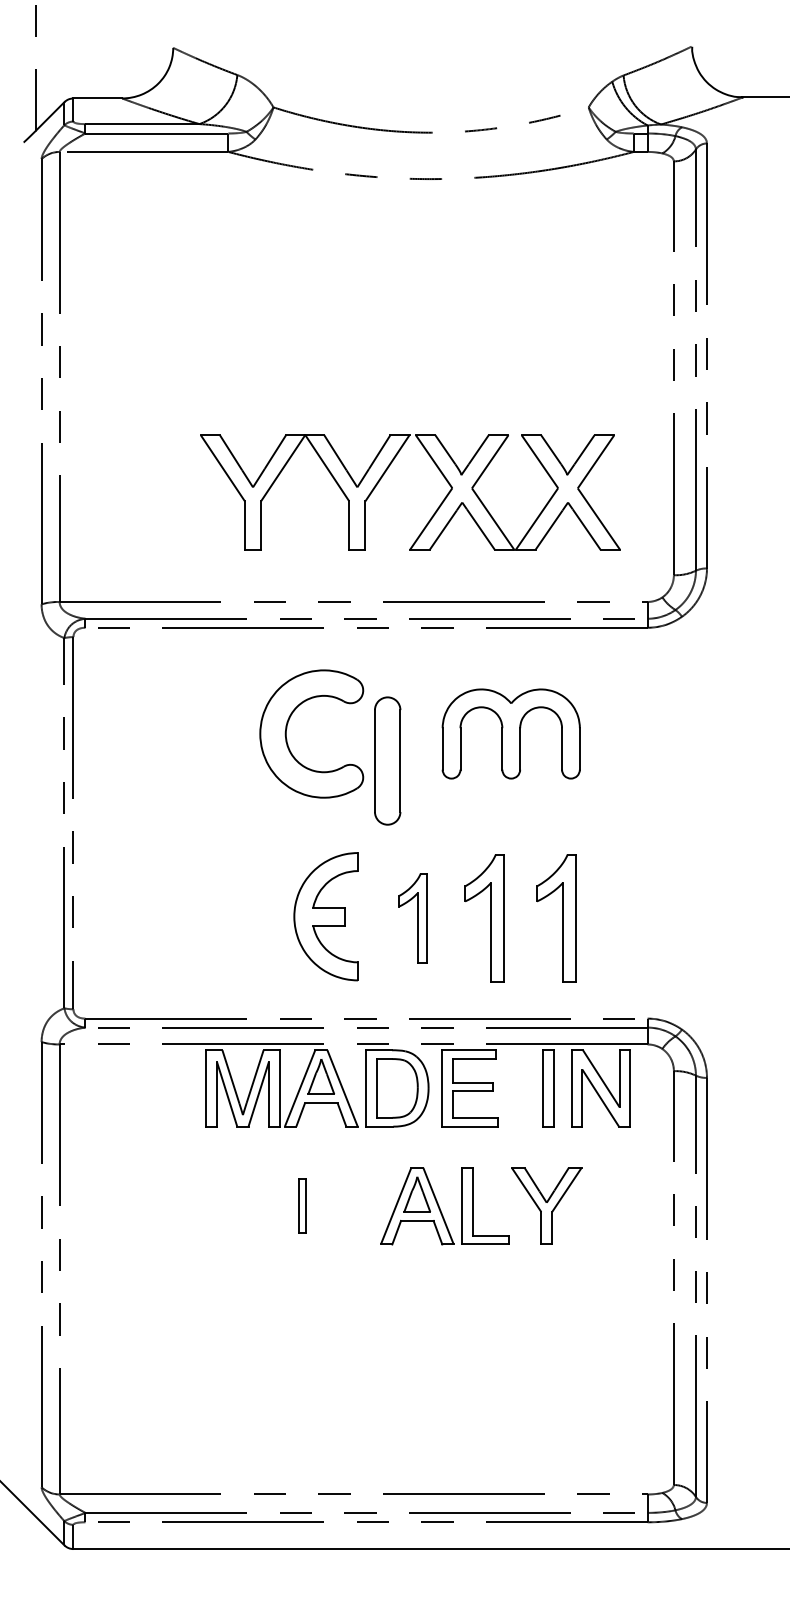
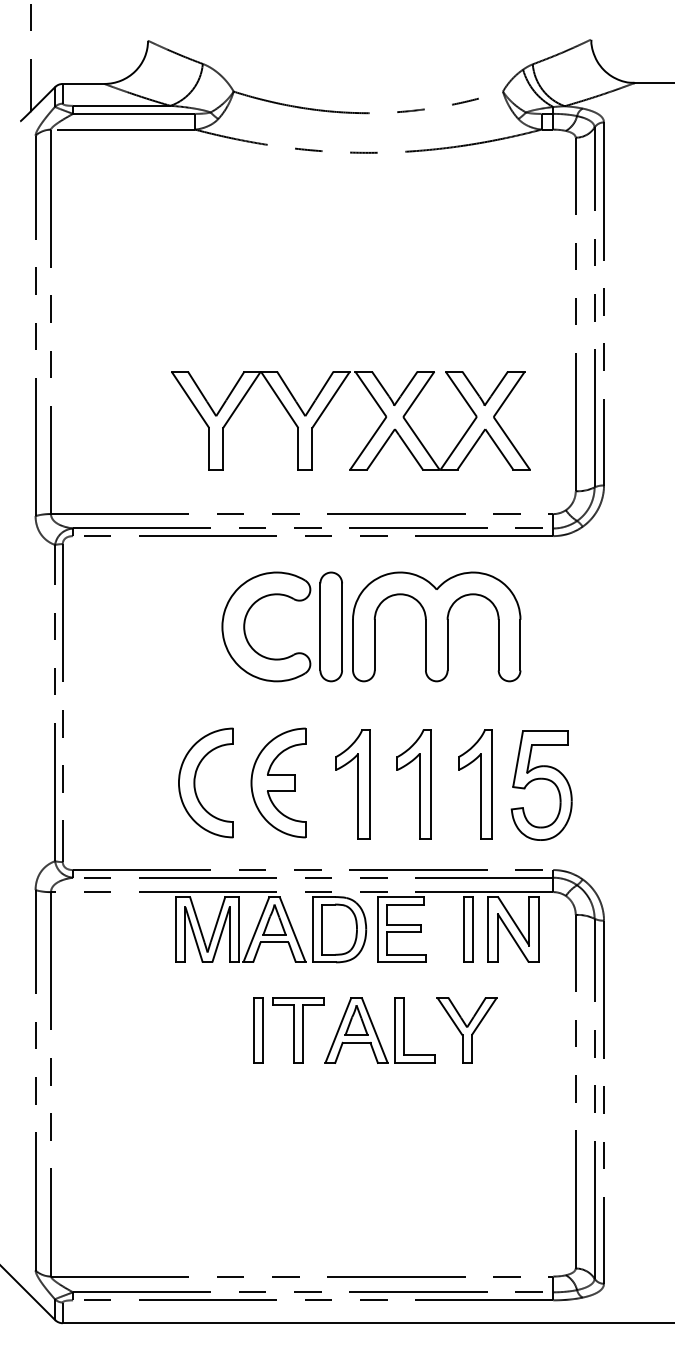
part: (511, 733) -> (437, 626), size x1.43
part: (387, 760) -> (331, 626), moved
part: (634, 912) -> (542, 779), added
part: (228, 916) -> (195, 782), added
part: (412, 918) -> (352, 784), size x1.43
part: (302, 1205) -> (258, 1029), size x1.43
part: (349, 1205) -> (298, 1029), added

